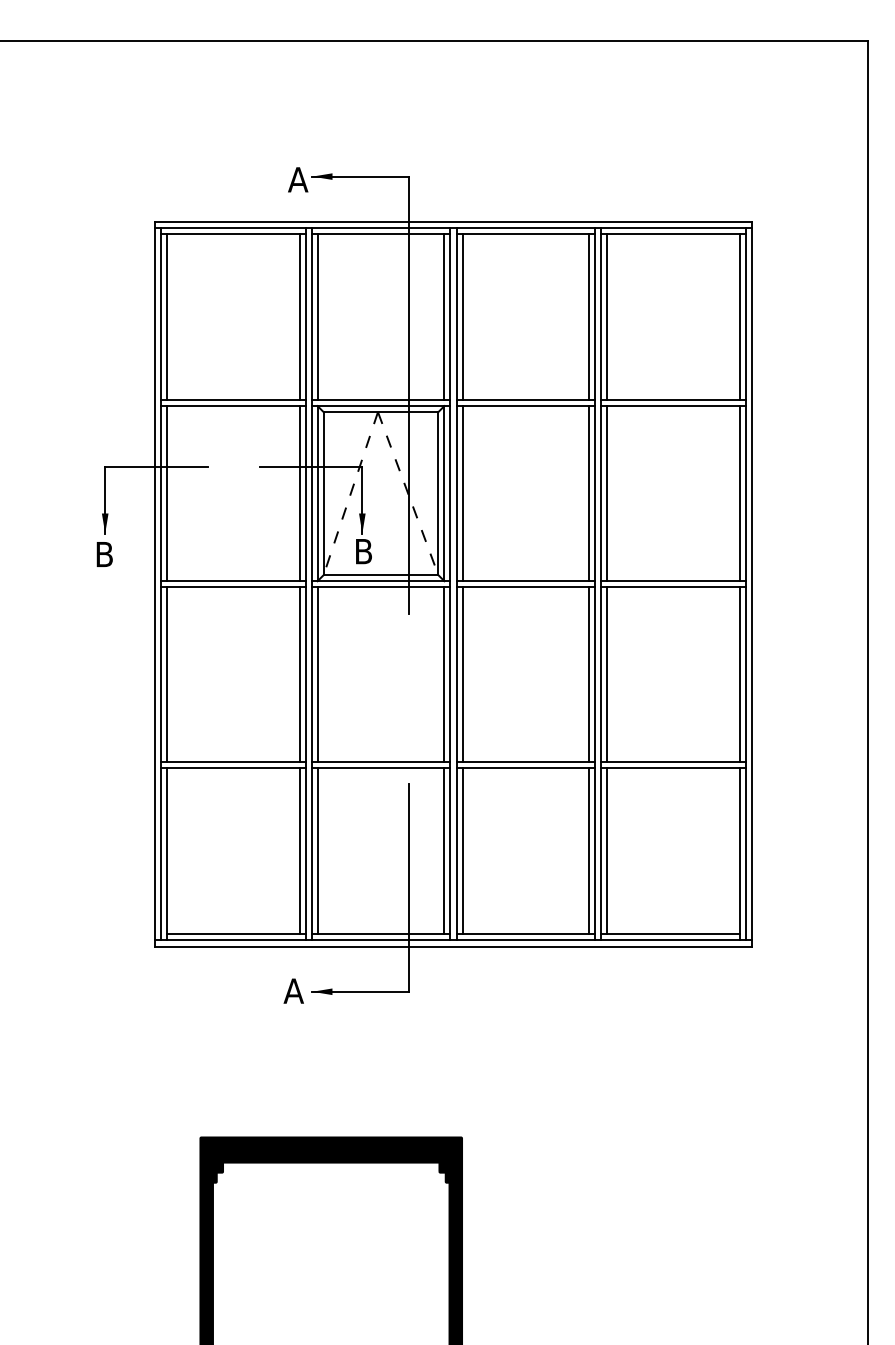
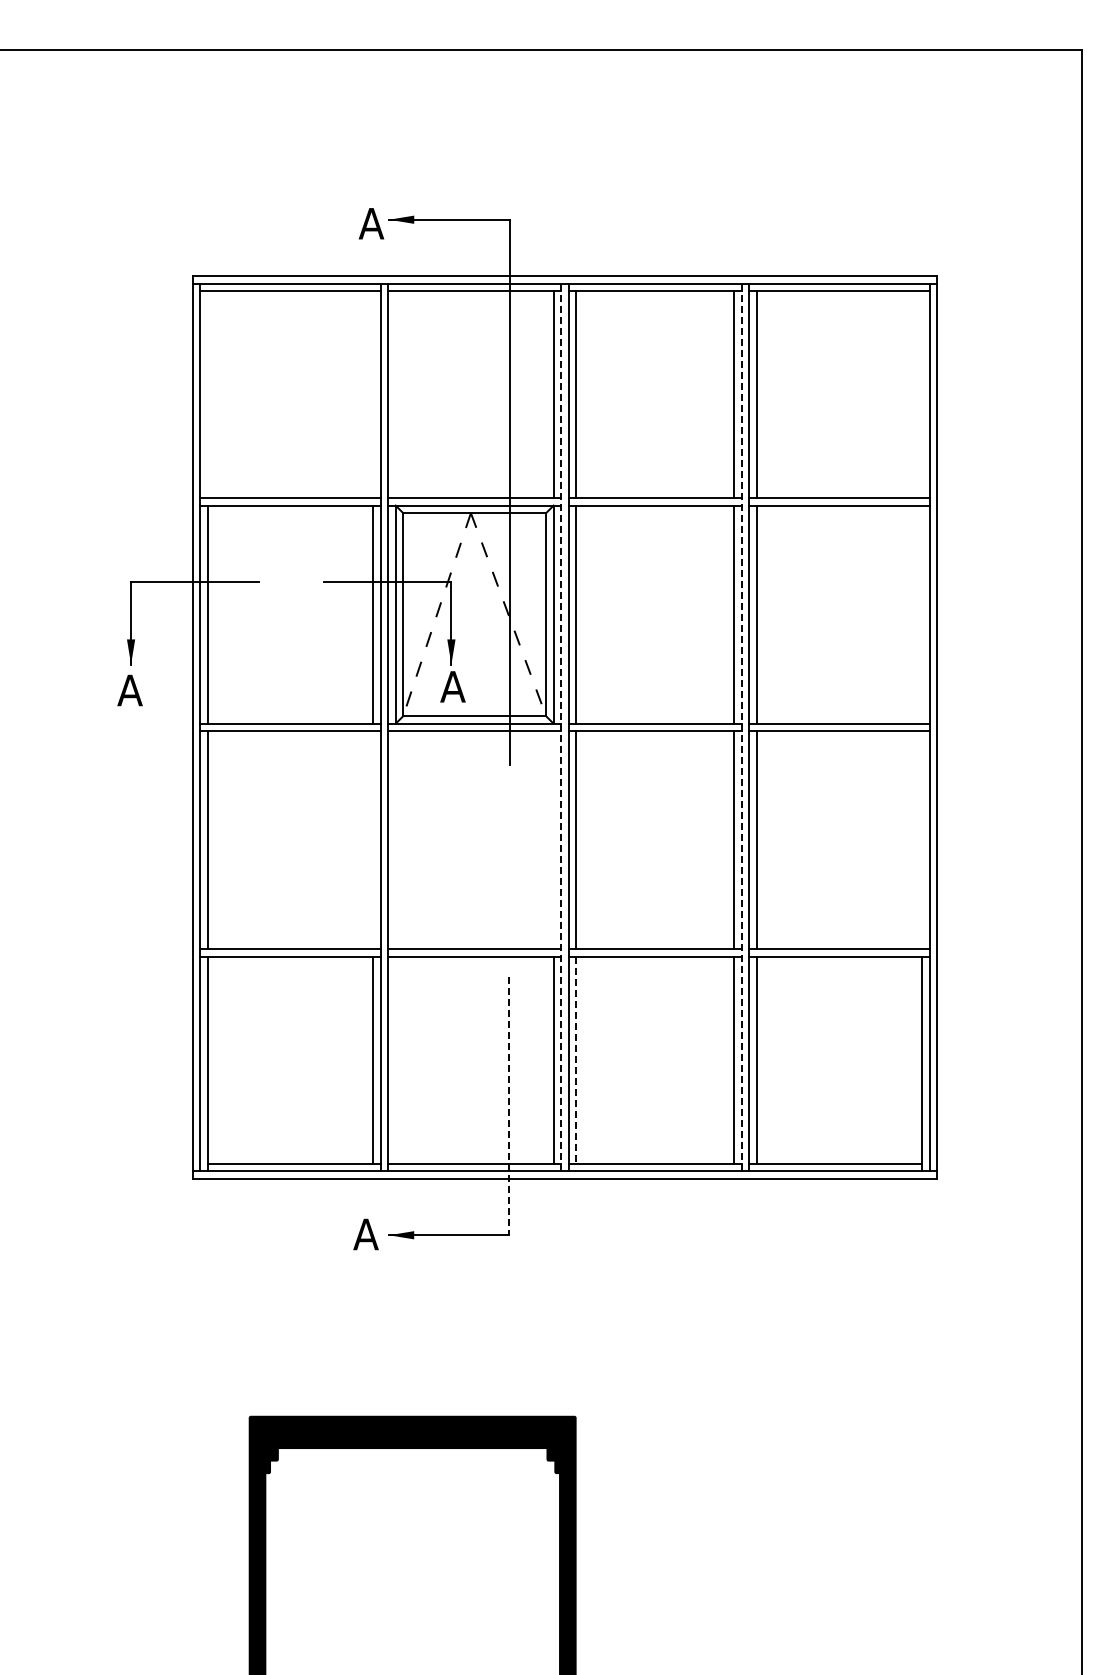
line: (166, 316) -> (207, 394), removed
line: (299, 316) -> (373, 394), removed
line: (317, 316) -> (395, 394), removed
line: (740, 316) -> (922, 394), removed
line: (740, 493) -> (922, 614), removed
text: (363, 551) -> (452, 686), B -> A
text: (103, 554) -> (129, 690), B -> A
line: (450, 584) -> (561, 727), solid -> dashed
line: (595, 584) -> (741, 727), solid -> dashed
line: (299, 674) -> (373, 840), removed
line: (317, 674) -> (395, 840), removed
line: (444, 674) -> (553, 840), removed
line: (740, 674) -> (922, 840), removed
line: (317, 850) -> (395, 1059), removed
line: (462, 851) -> (576, 1060), solid -> dashed
line: (408, 888) -> (509, 1106), solid -> dashed

